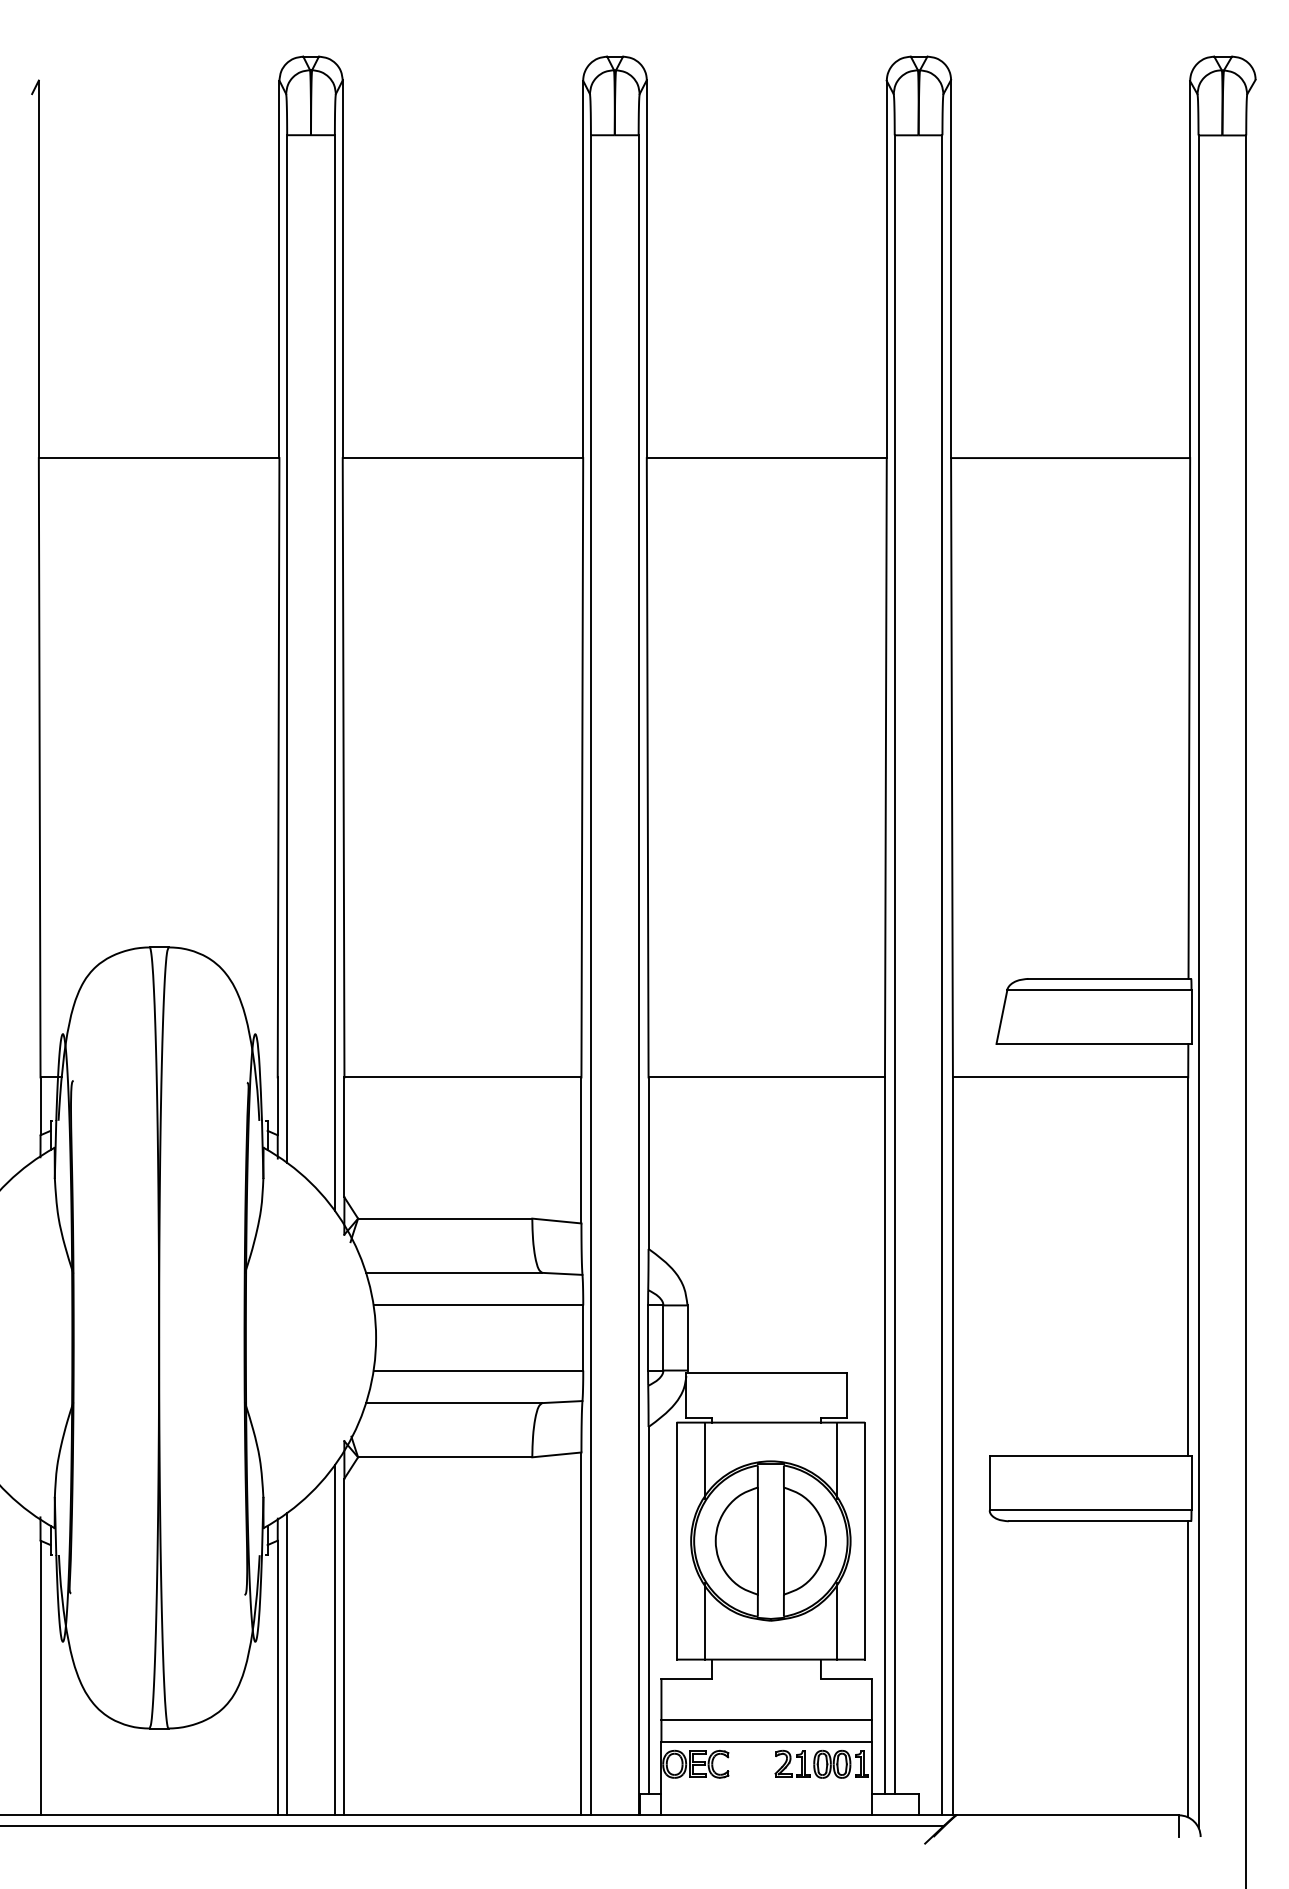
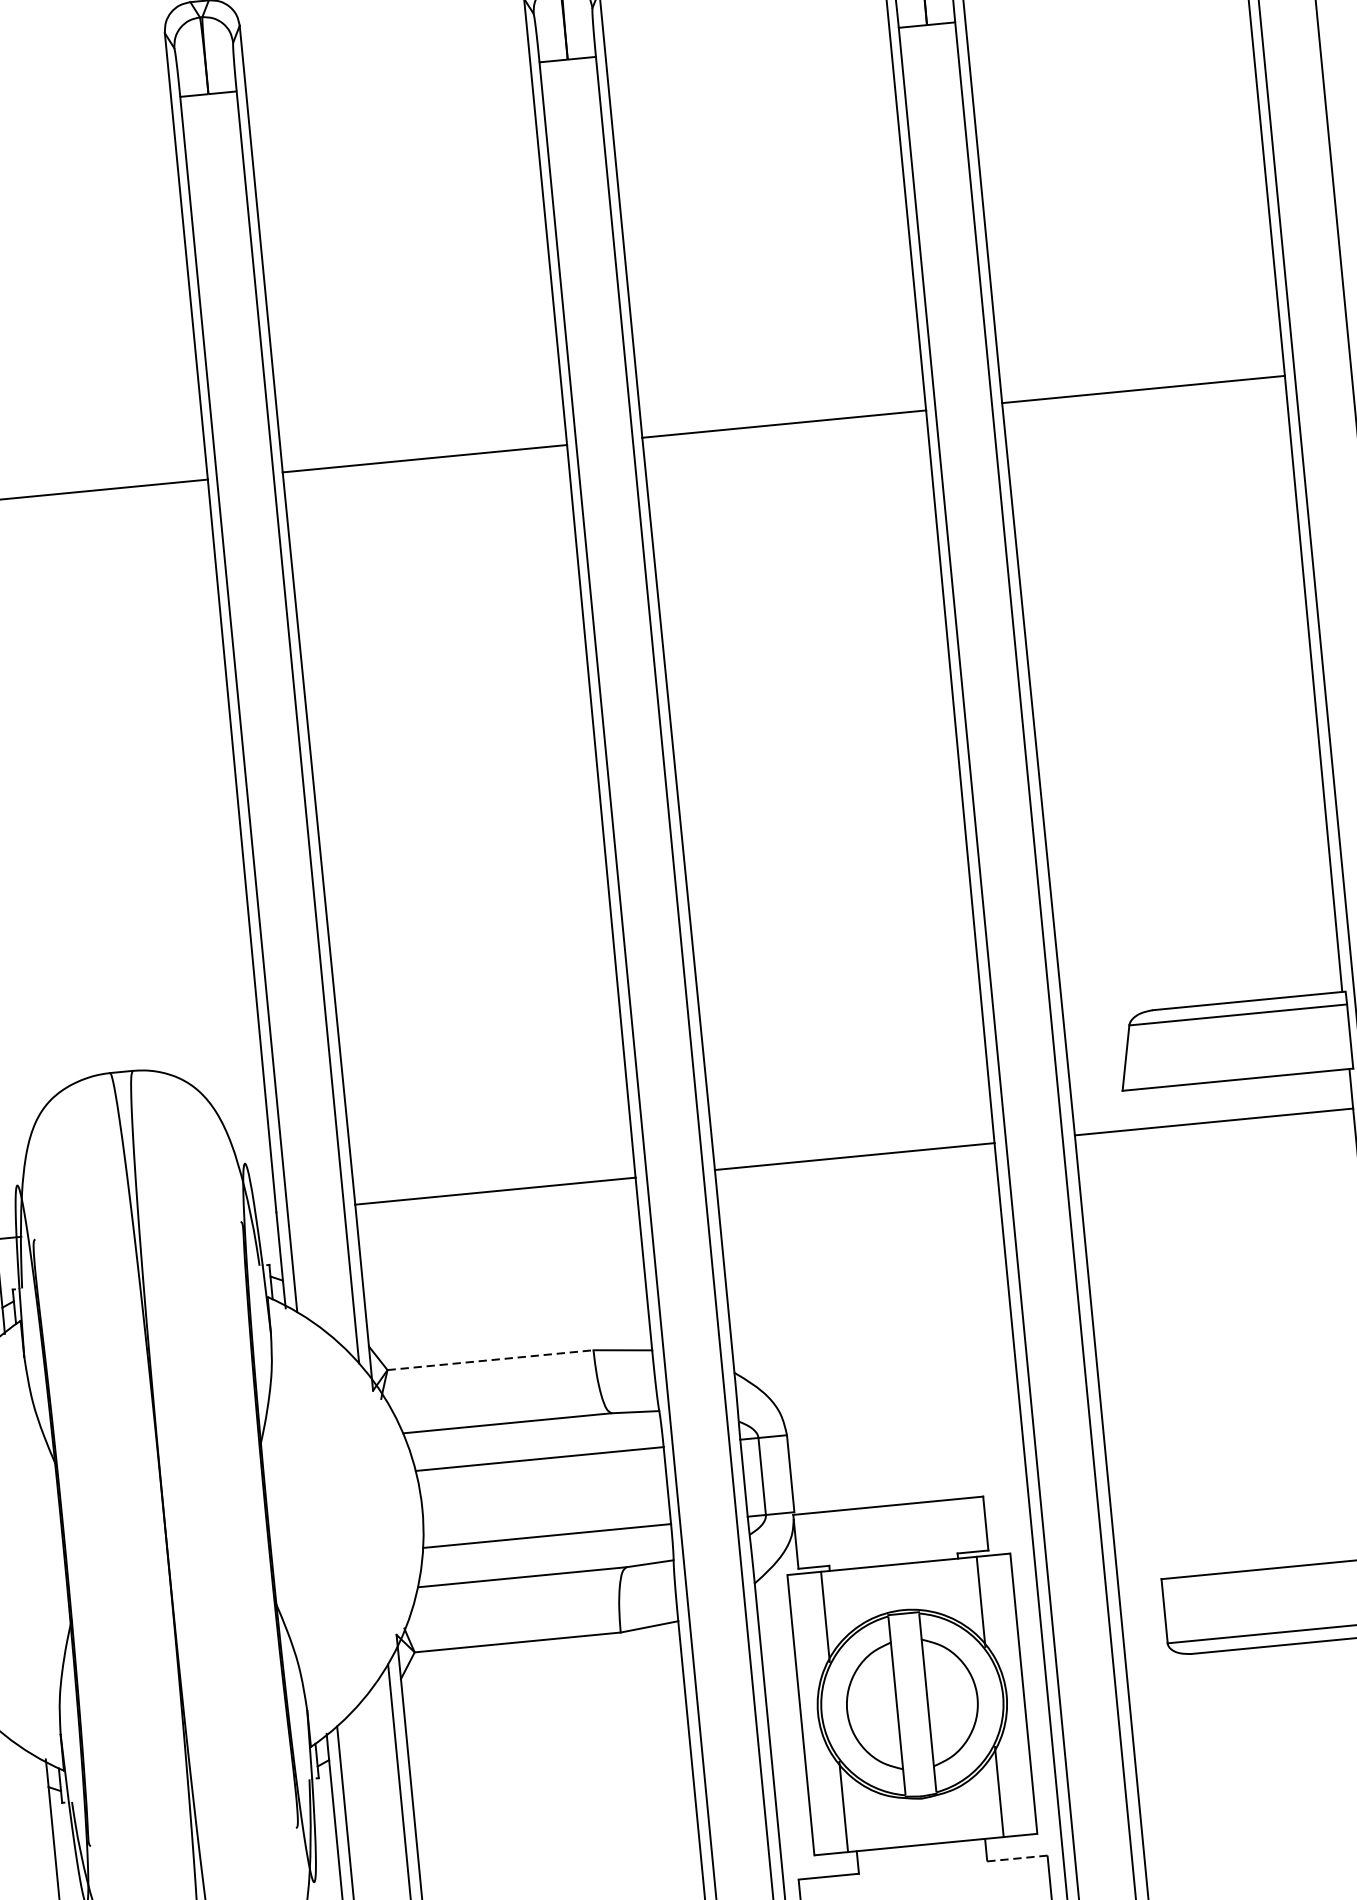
line: (445, 1218) -> (490, 1359), solid -> dashed
line: (845, 1678) -> (1016, 1858), solid -> dashed

